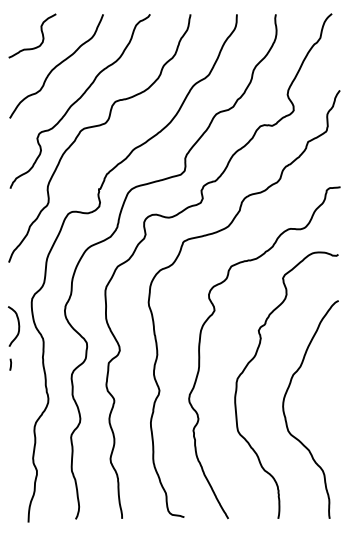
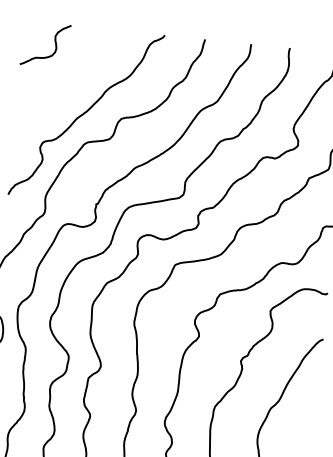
curve: (56, 66) -> (66, 77), removed

